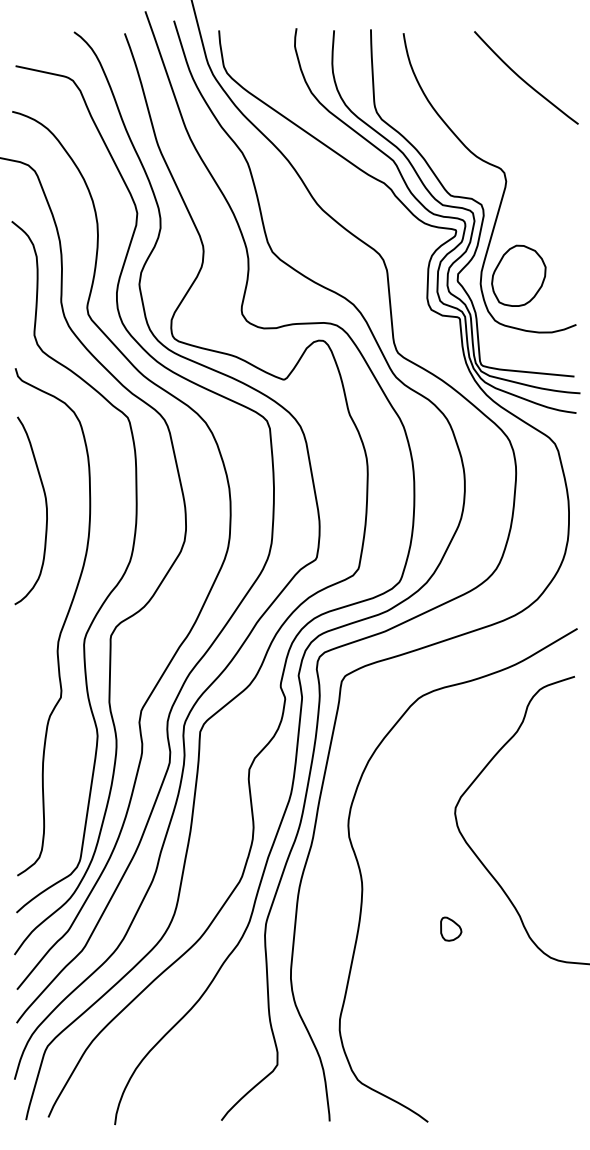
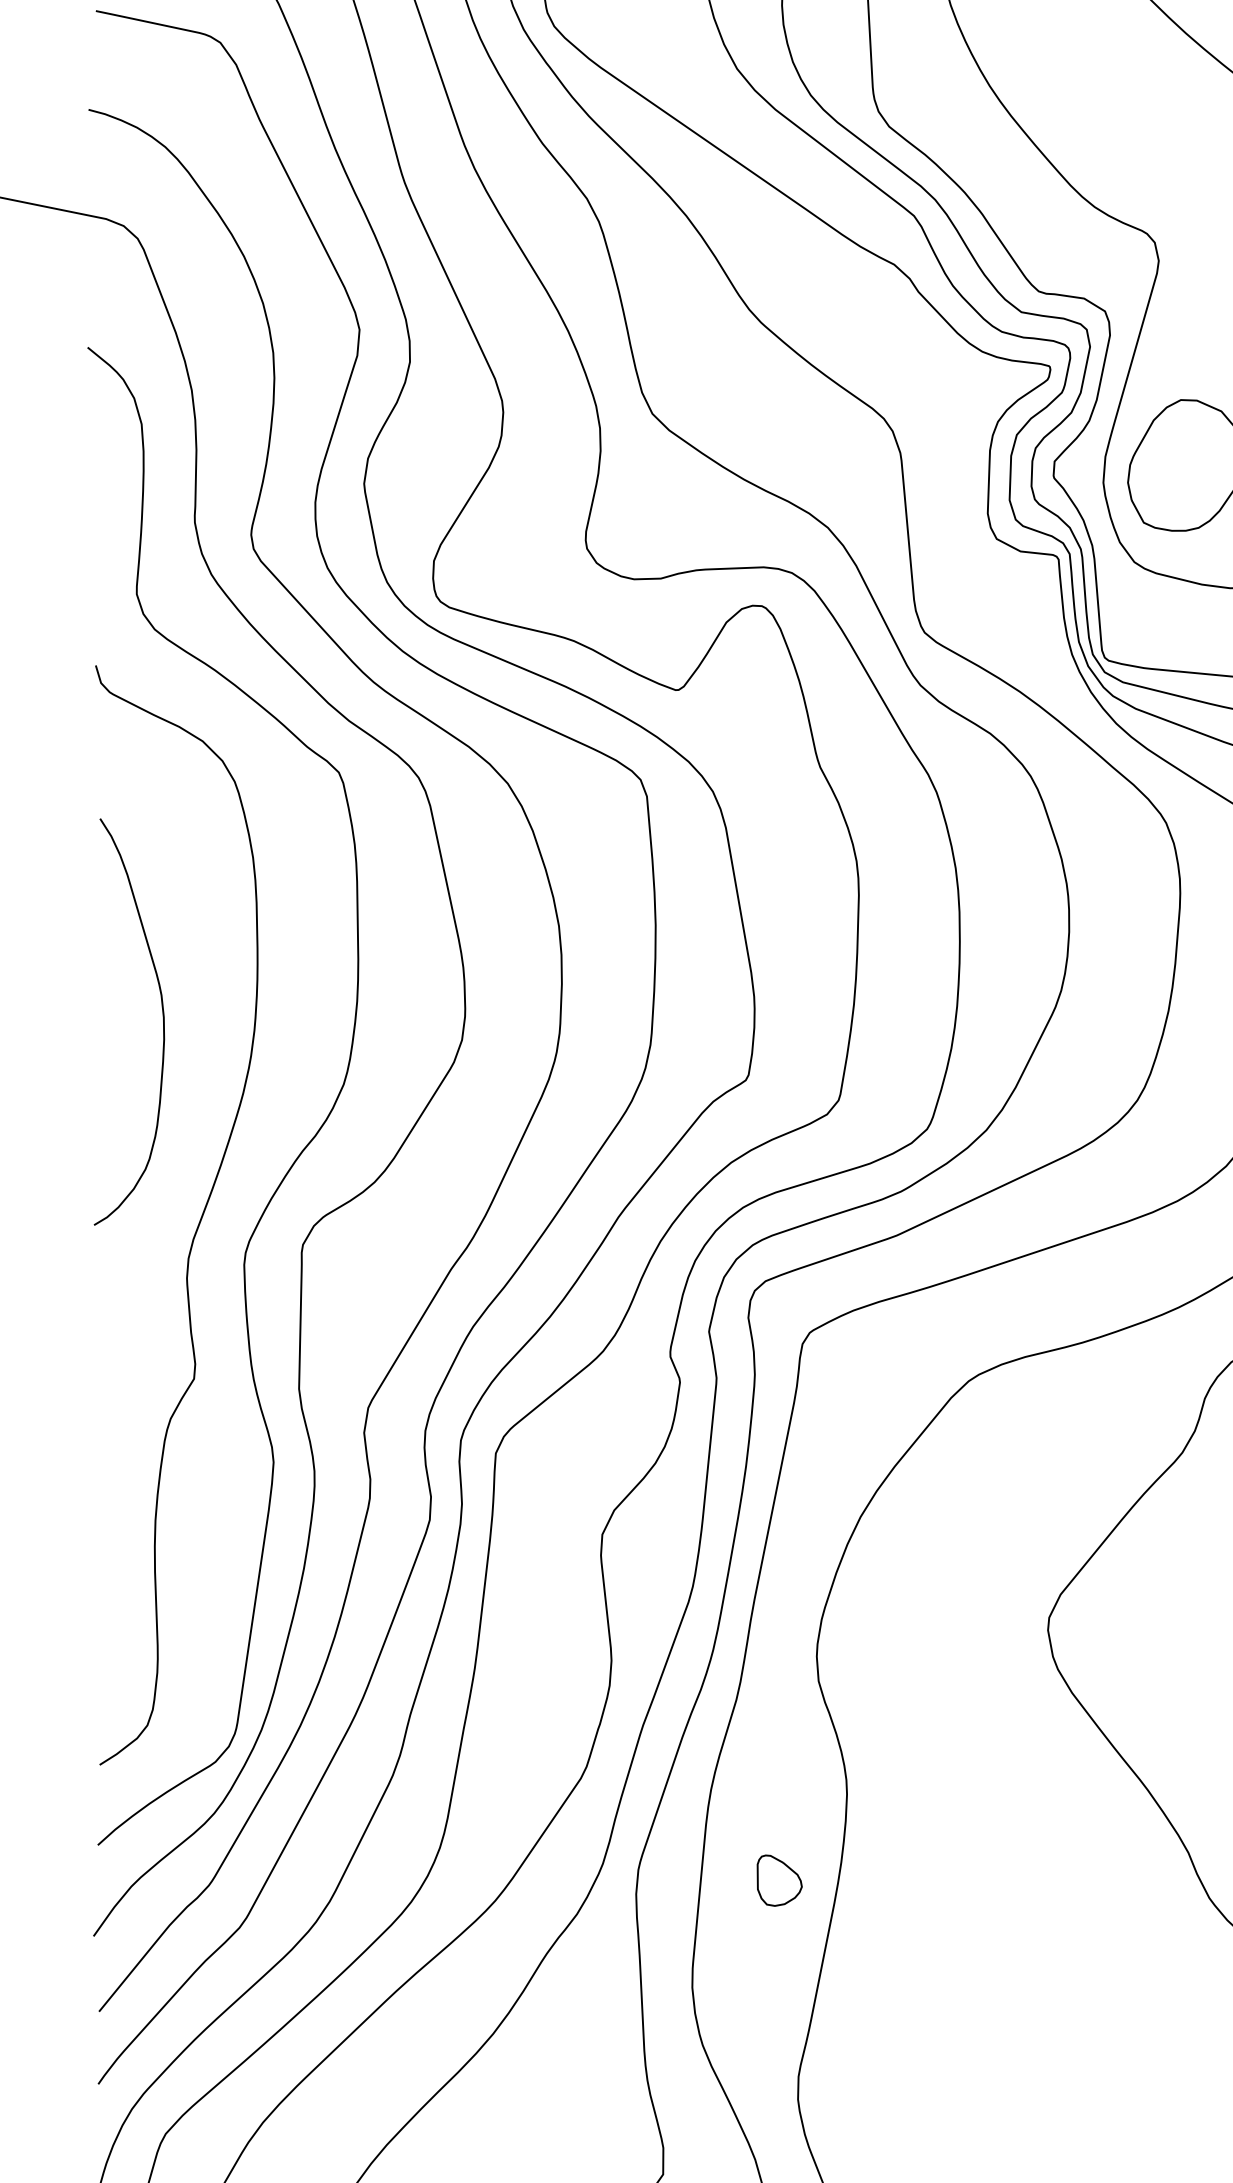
curve: (45, 507) -> (160, 1014), moved
part: (451, 928) -> (780, 1879), moved

